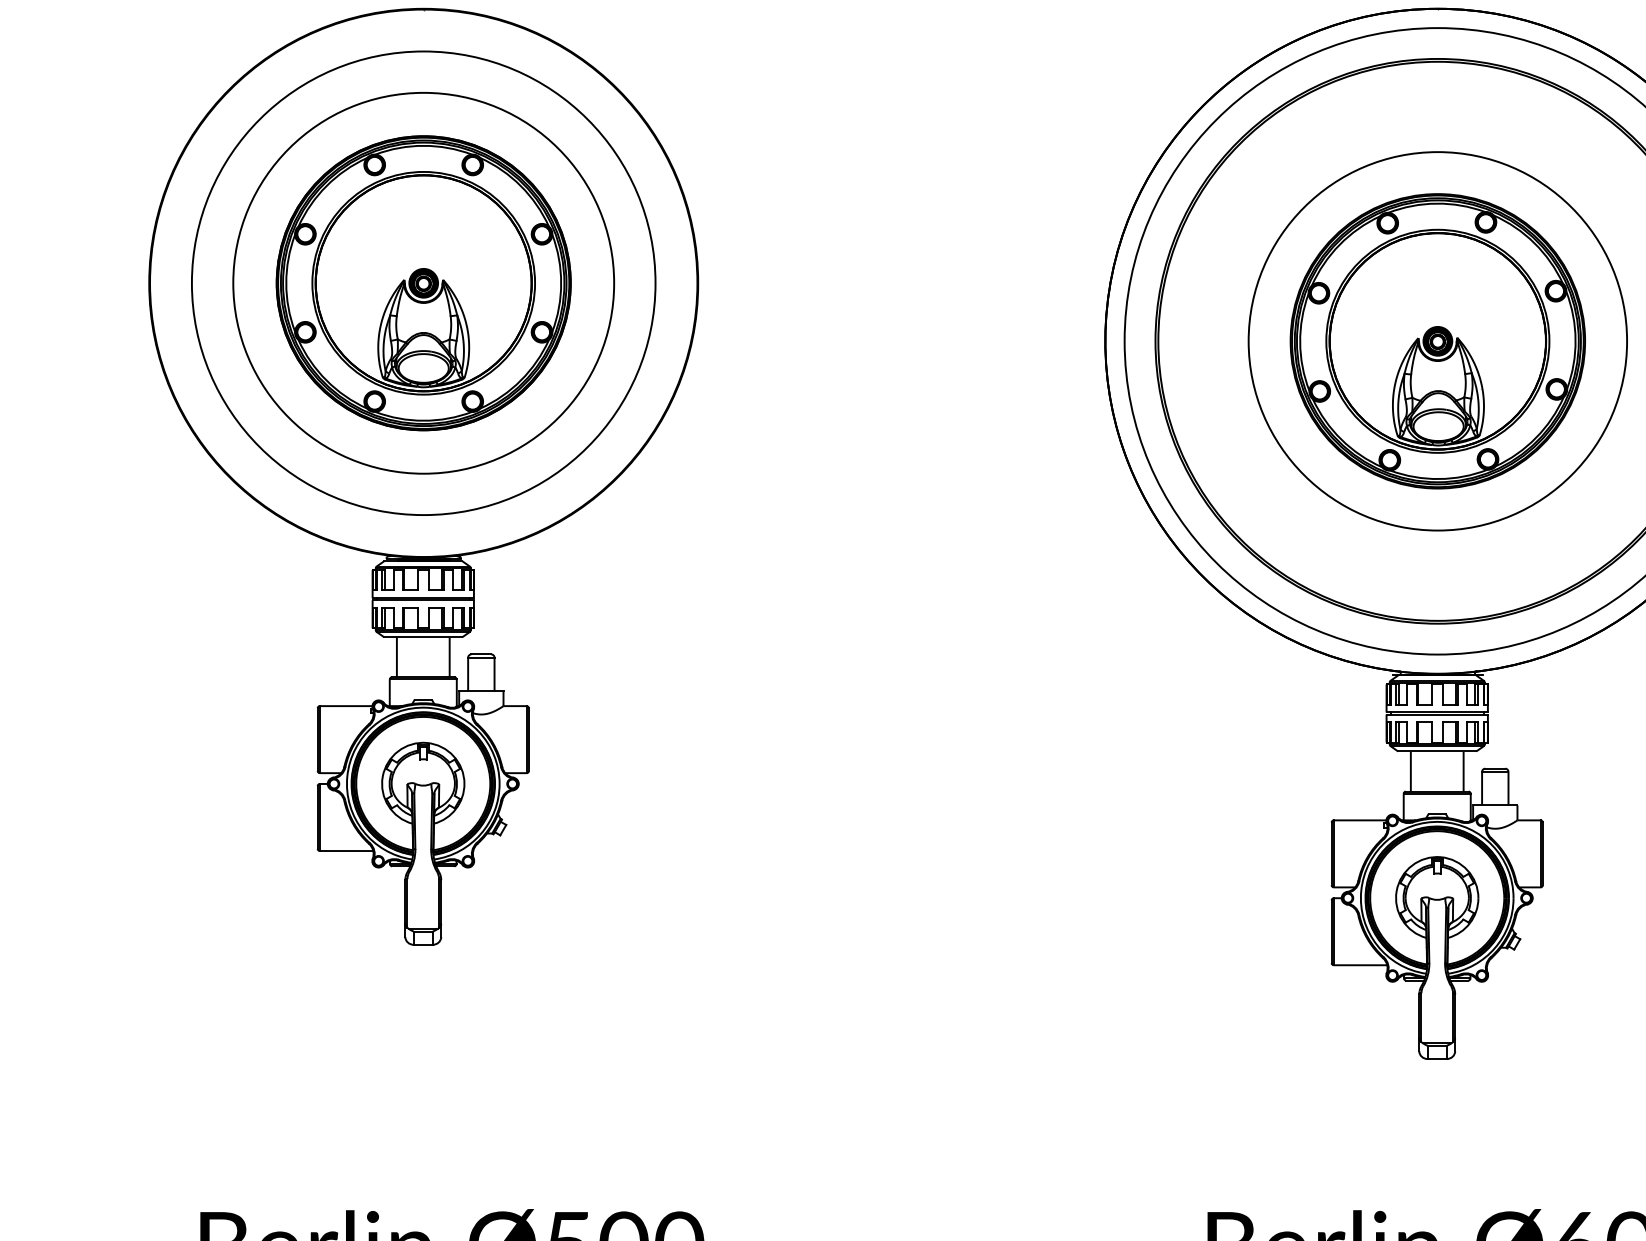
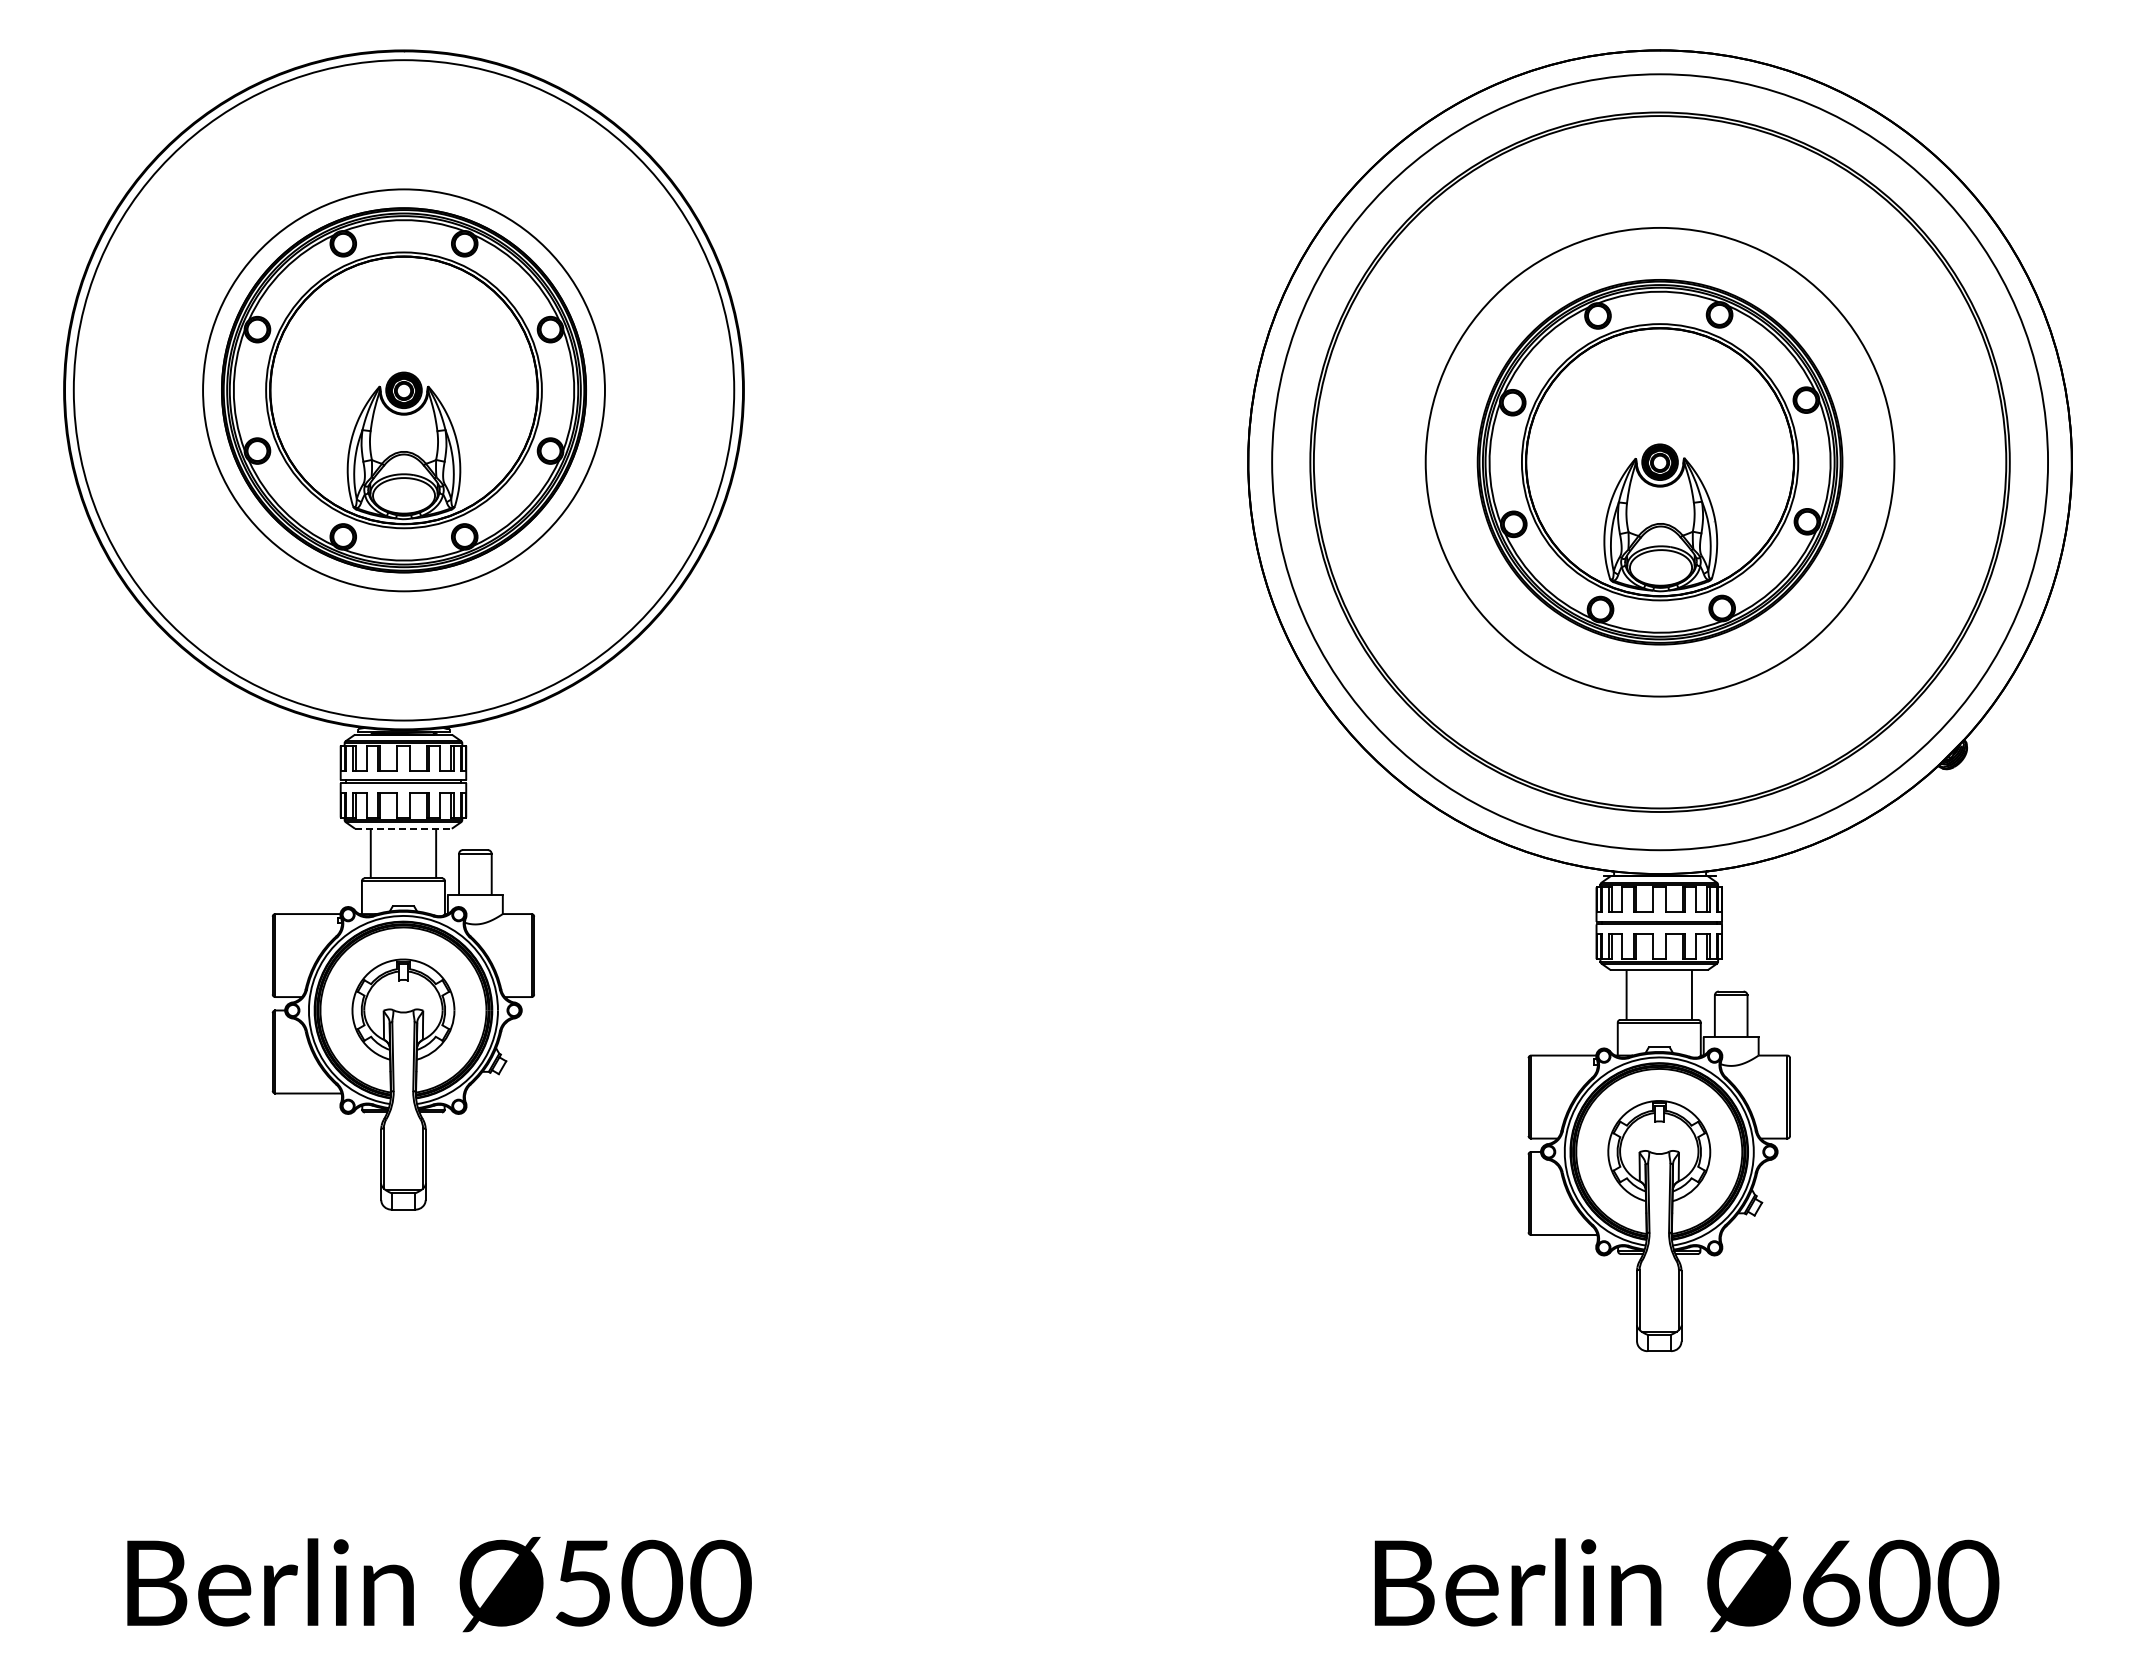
circle: (423, 283) -> (403, 390), size x0.7
circle: (423, 283) -> (403, 390), size x1.4
line: (423, 637) -> (403, 828), solid -> dashed

